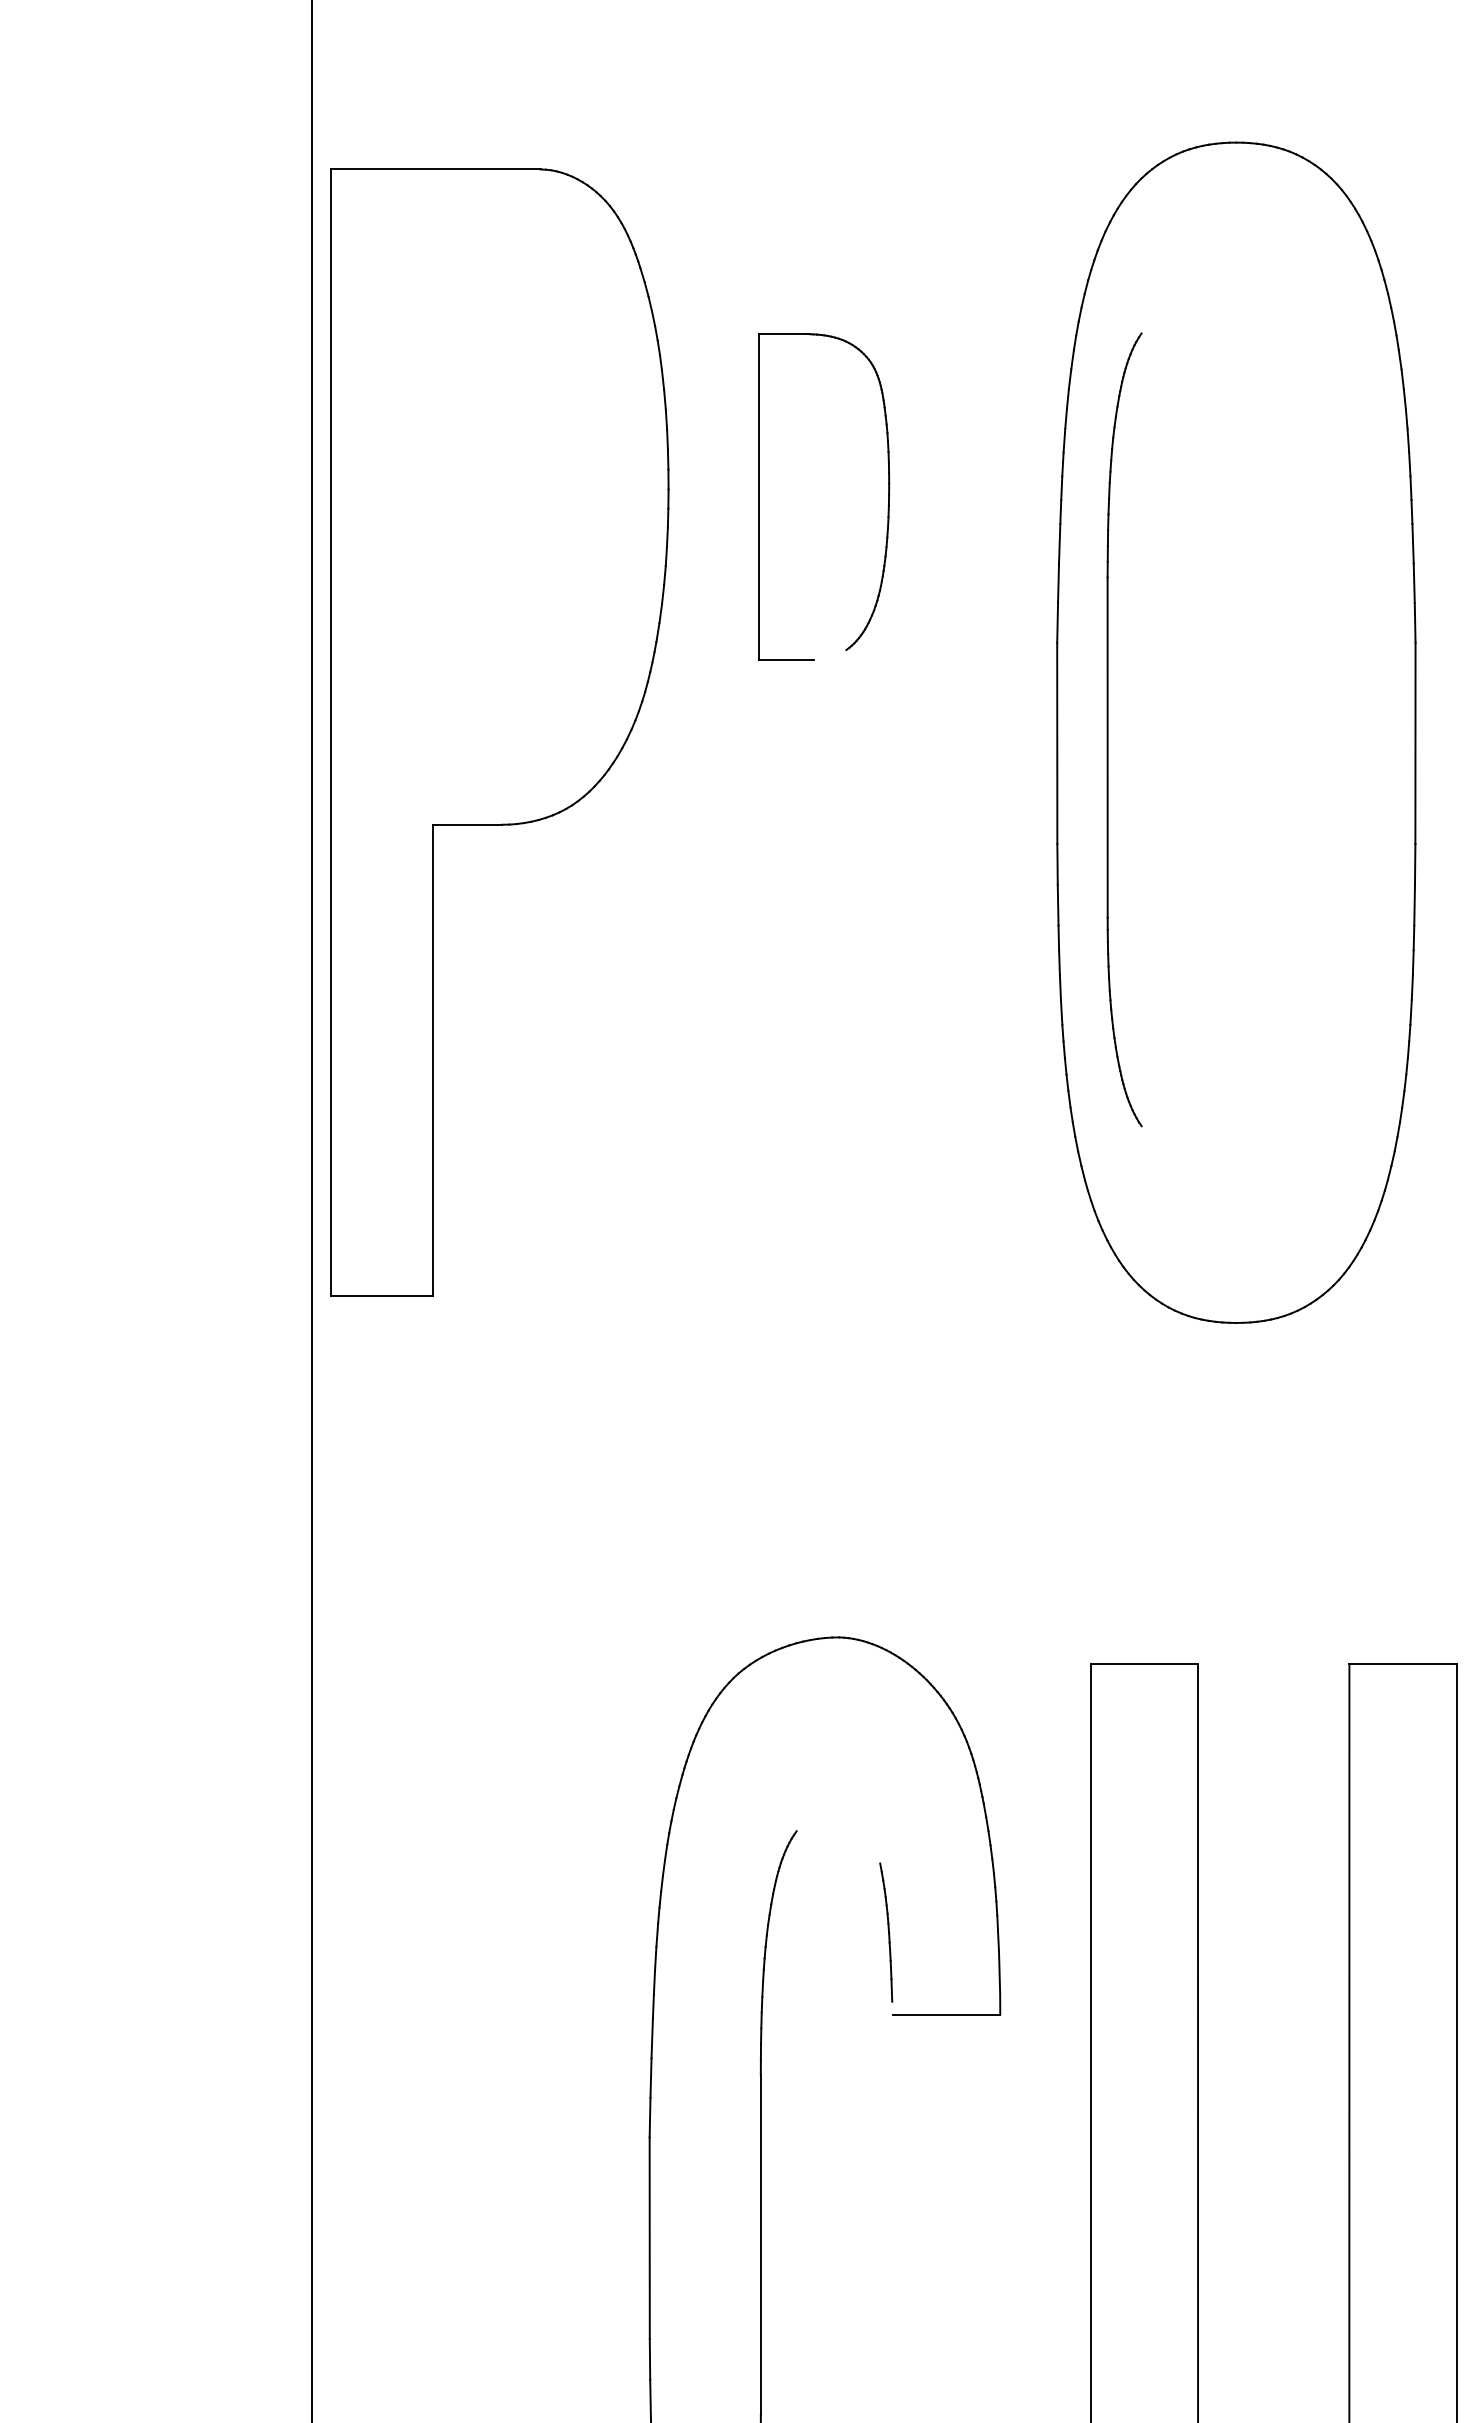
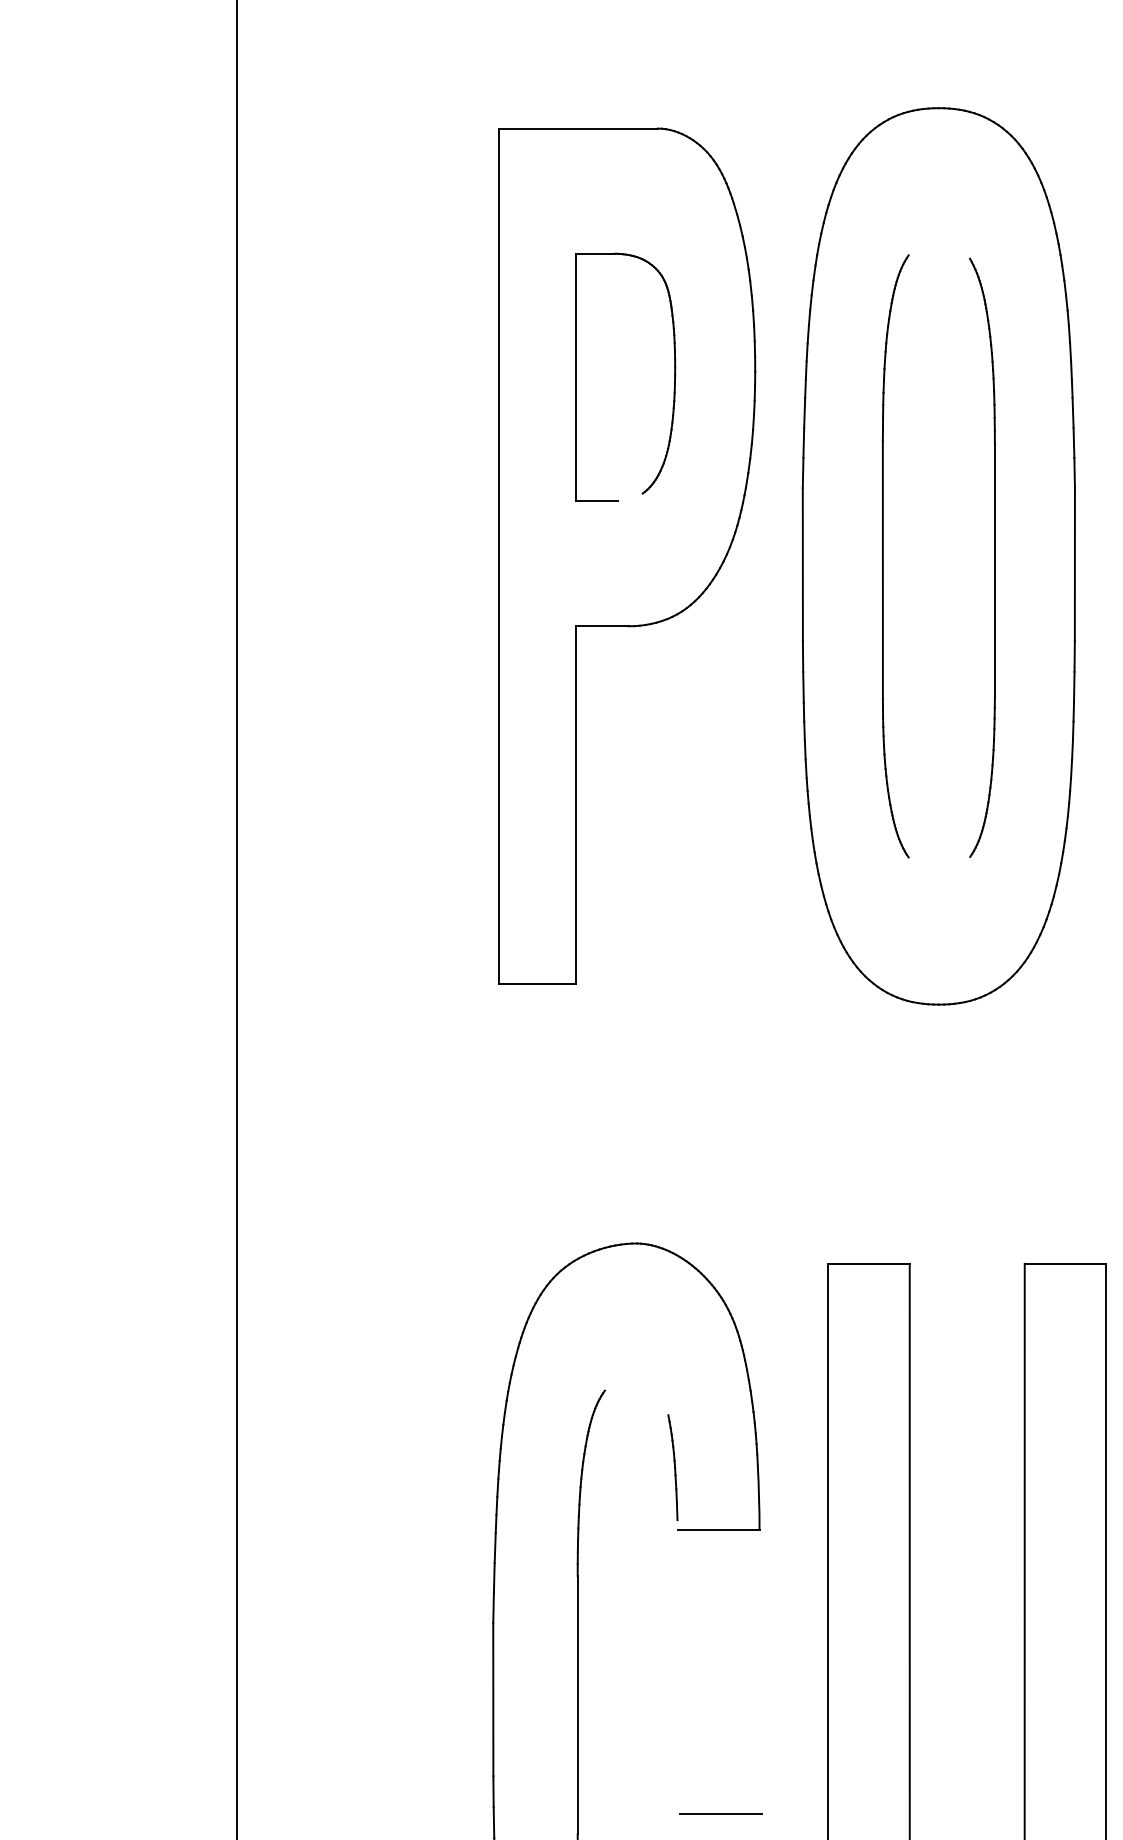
part: (1108, 729) -> (883, 556), moved
part: (499, 732) -> (626, 556), moved
part: (1309, 734) -> (994, 557), added
line: (948, 2388) -> (720, 1813), added

